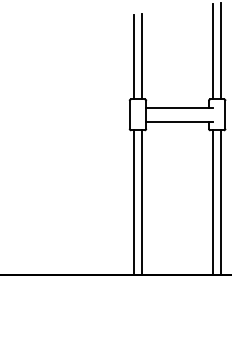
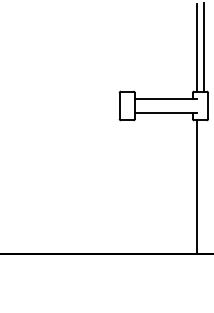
line: (133, 56) -> (123, 52), removed
line: (142, 56) -> (131, 52), removed
line: (133, 202) -> (123, 186), removed
line: (142, 202) -> (131, 186), removed
line: (221, 202) -> (204, 186), removed

